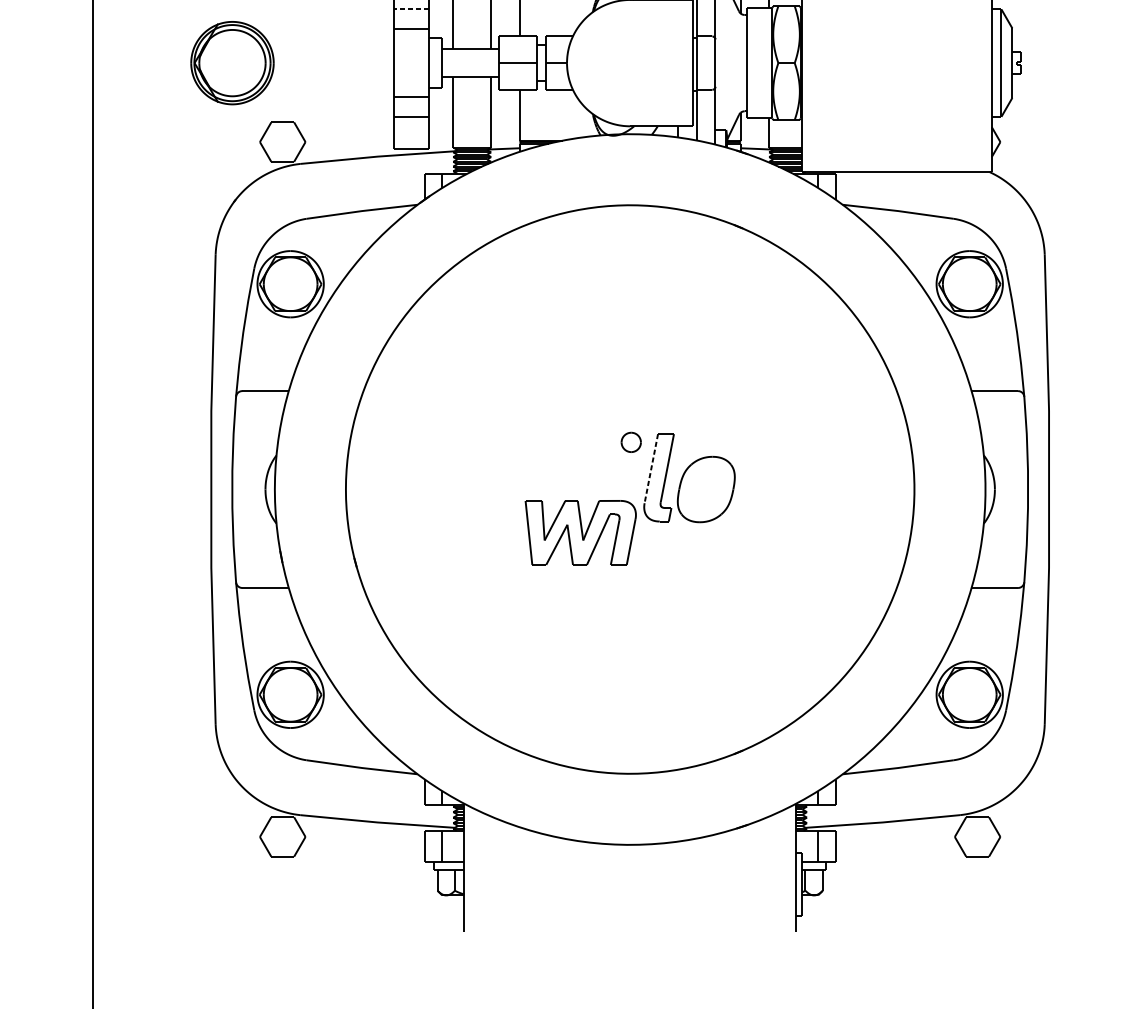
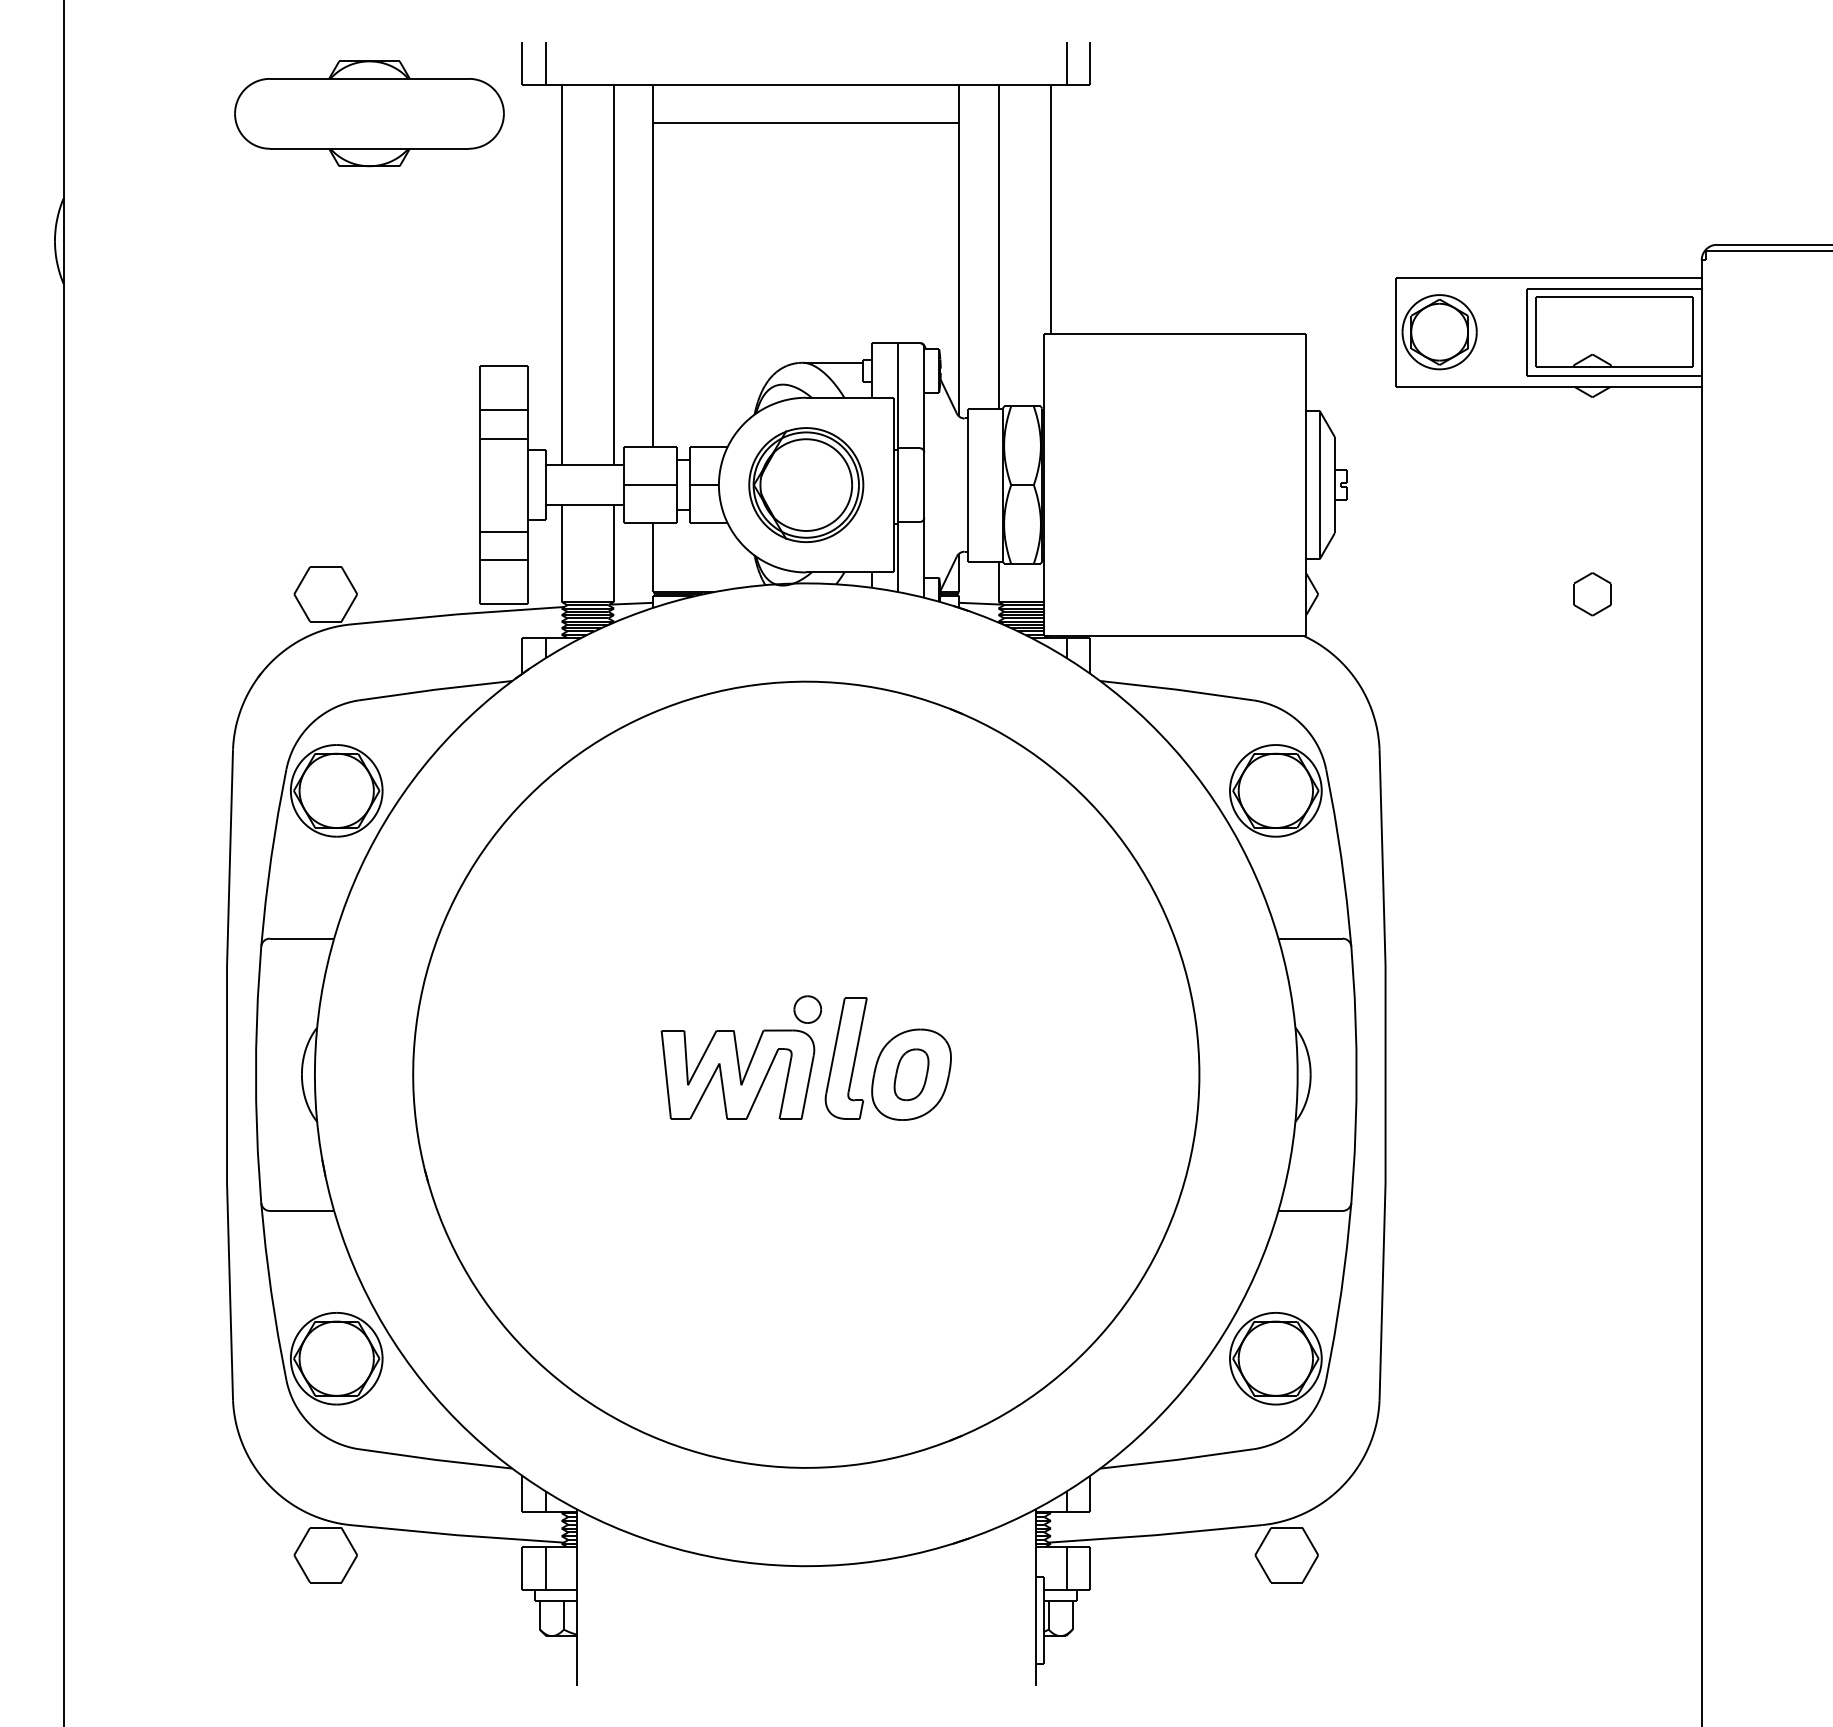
line: (411, 9) -> (503, 410), dashed -> solid
part: (232, 62) -> (806, 484), moved
line: (651, 468) -> (835, 1045), dashed -> solid
part: (706, 489) -> (911, 1074), added
part: (580, 532) -> (737, 1074), moved

